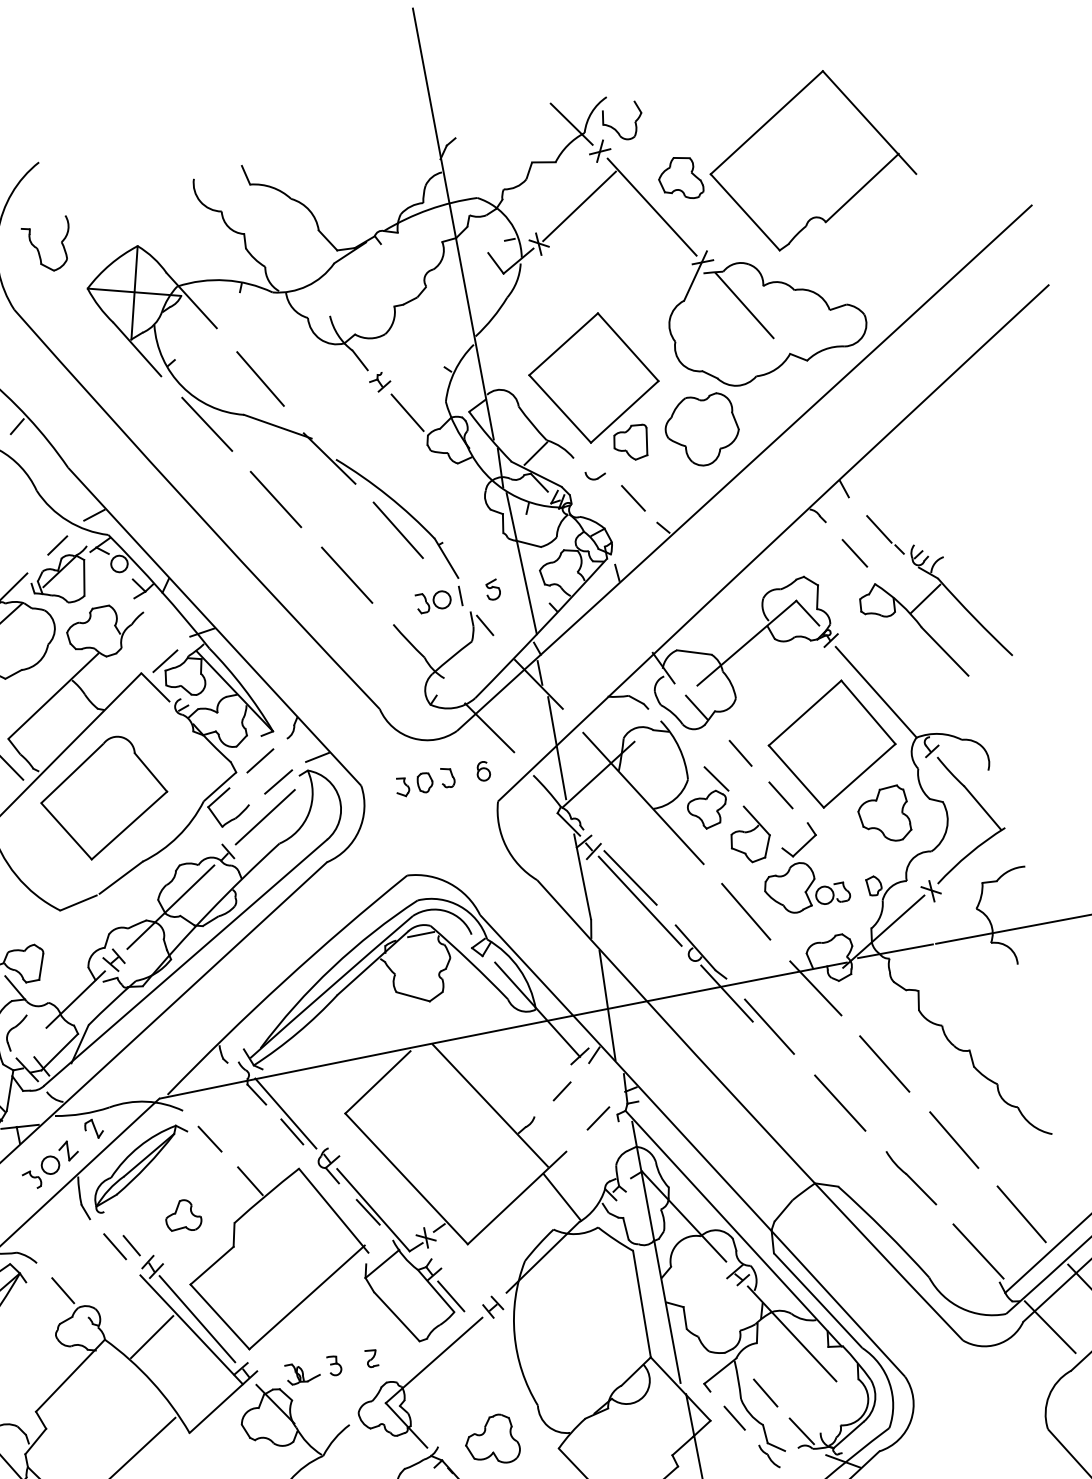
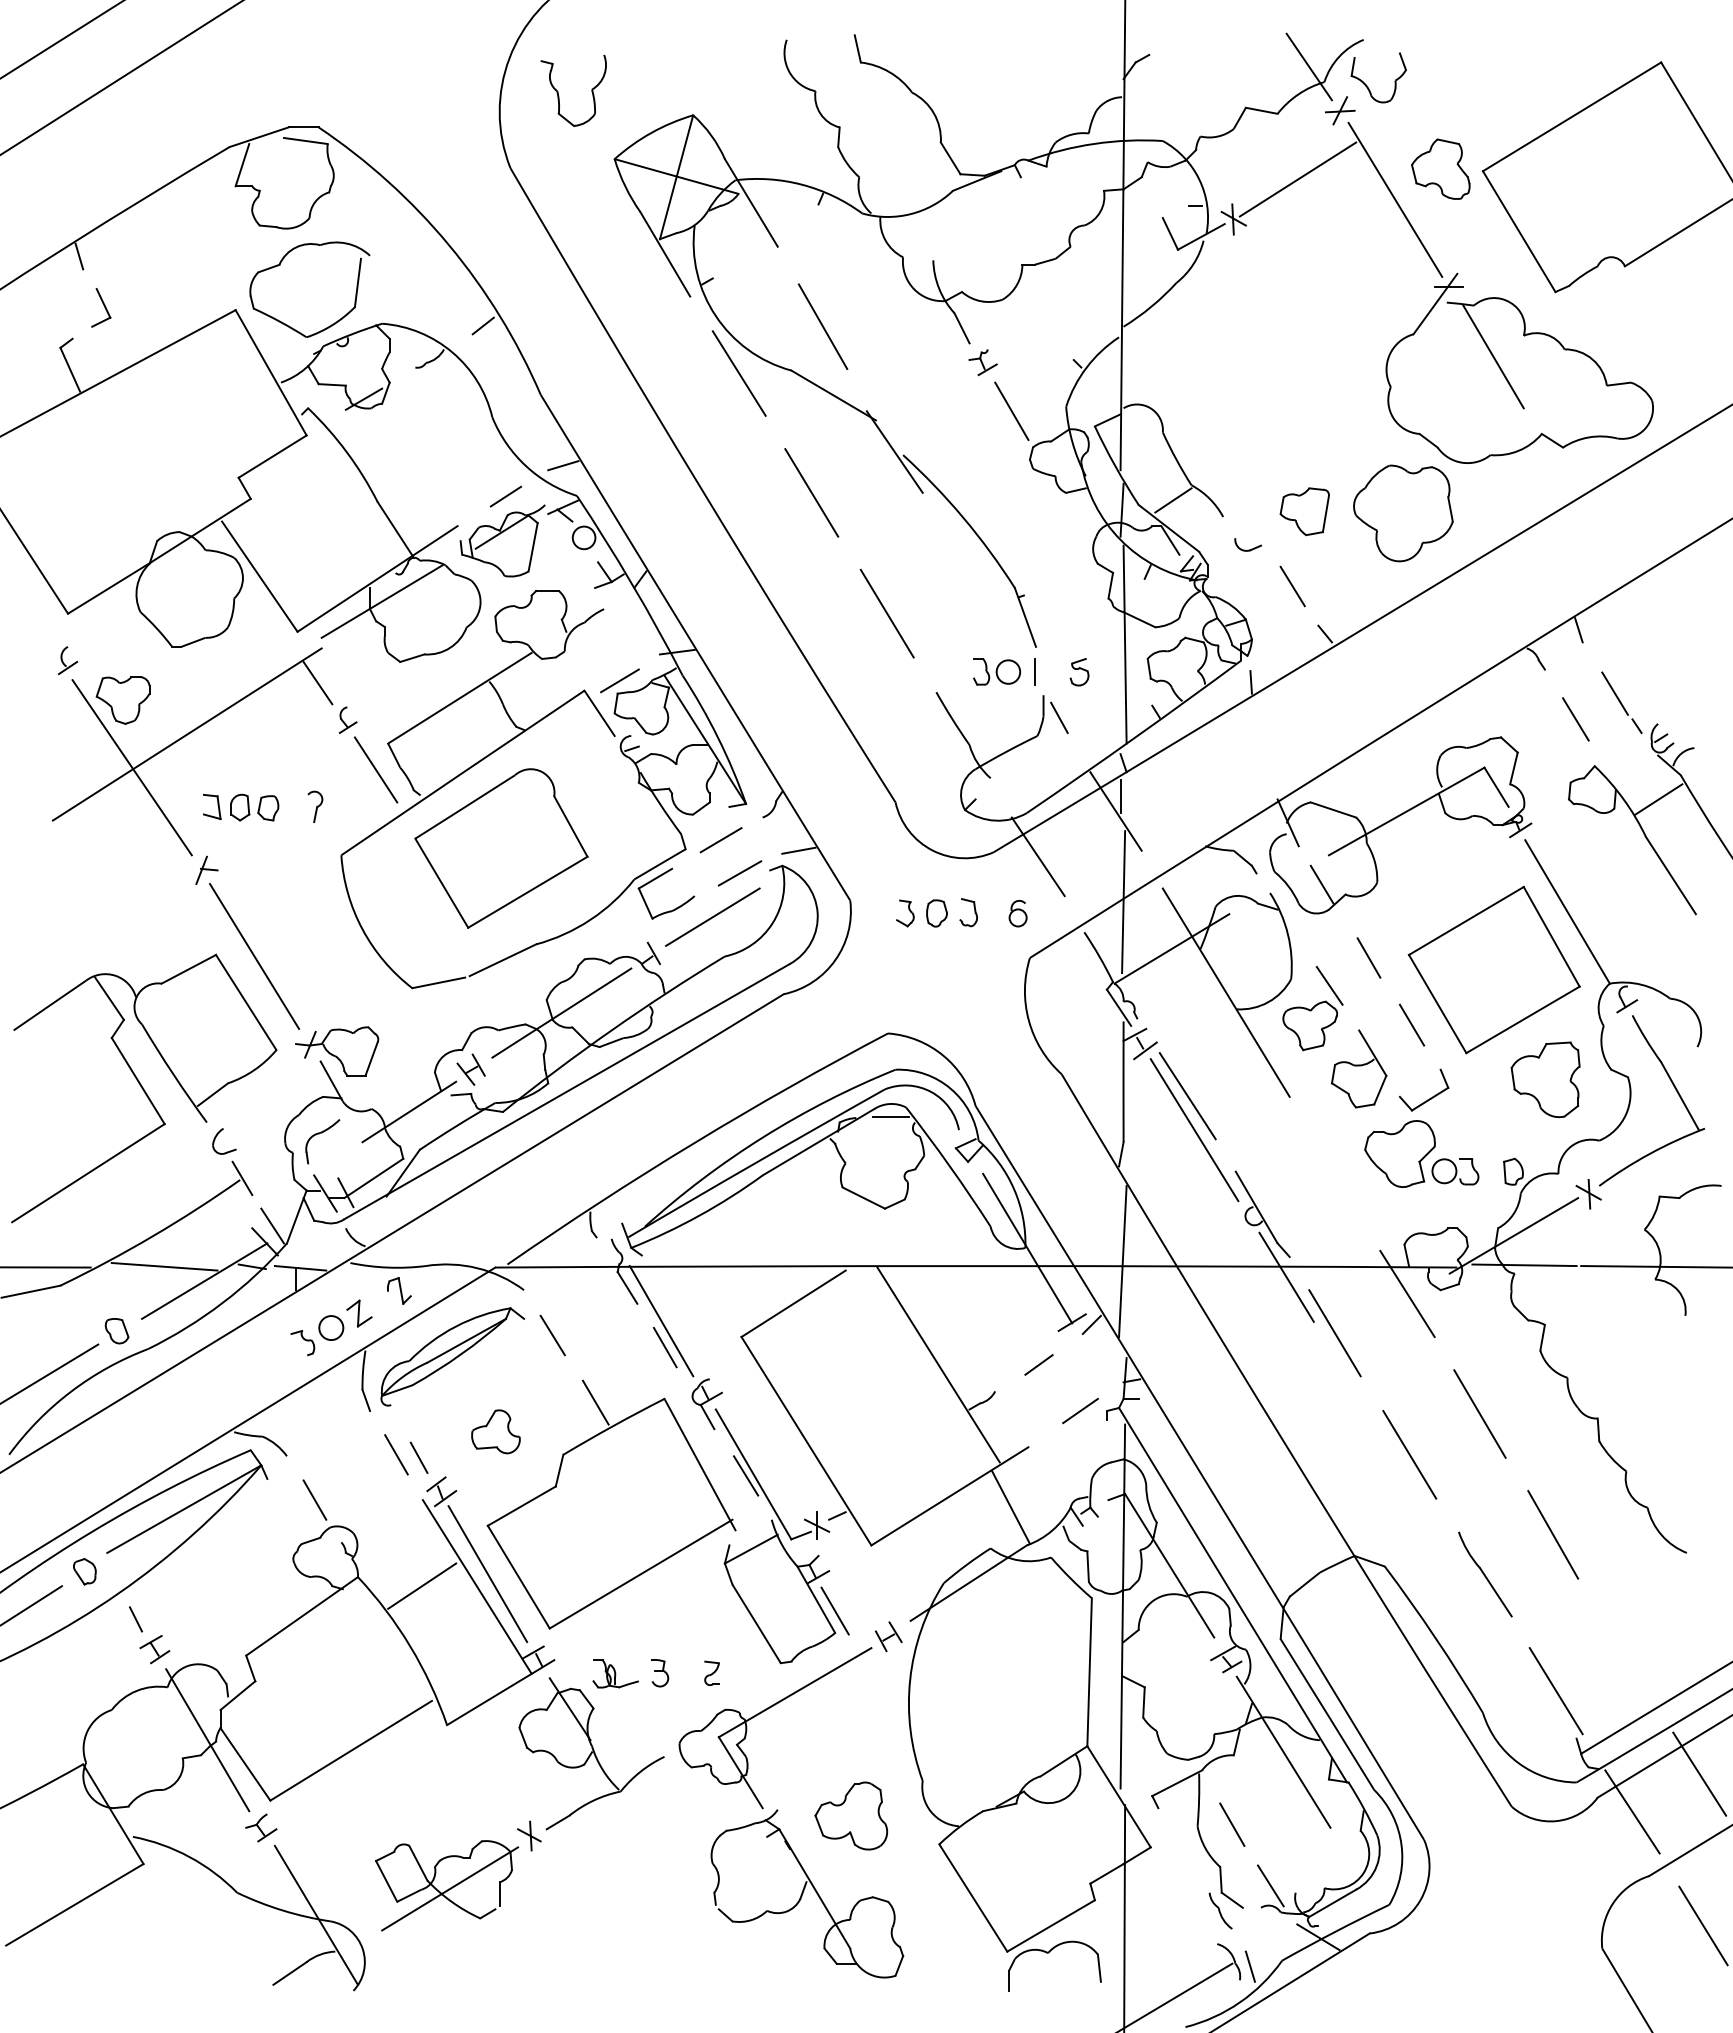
part: (593, 378) -> (1271, 414), removed
line: (397, 530) -> (967, 566), removed
line: (746, 911) -> (1334, 1172), removed
line: (1021, 1214) -> (1624, 1652), removed
line: (734, 1418) -> (1183, 1850), removed

